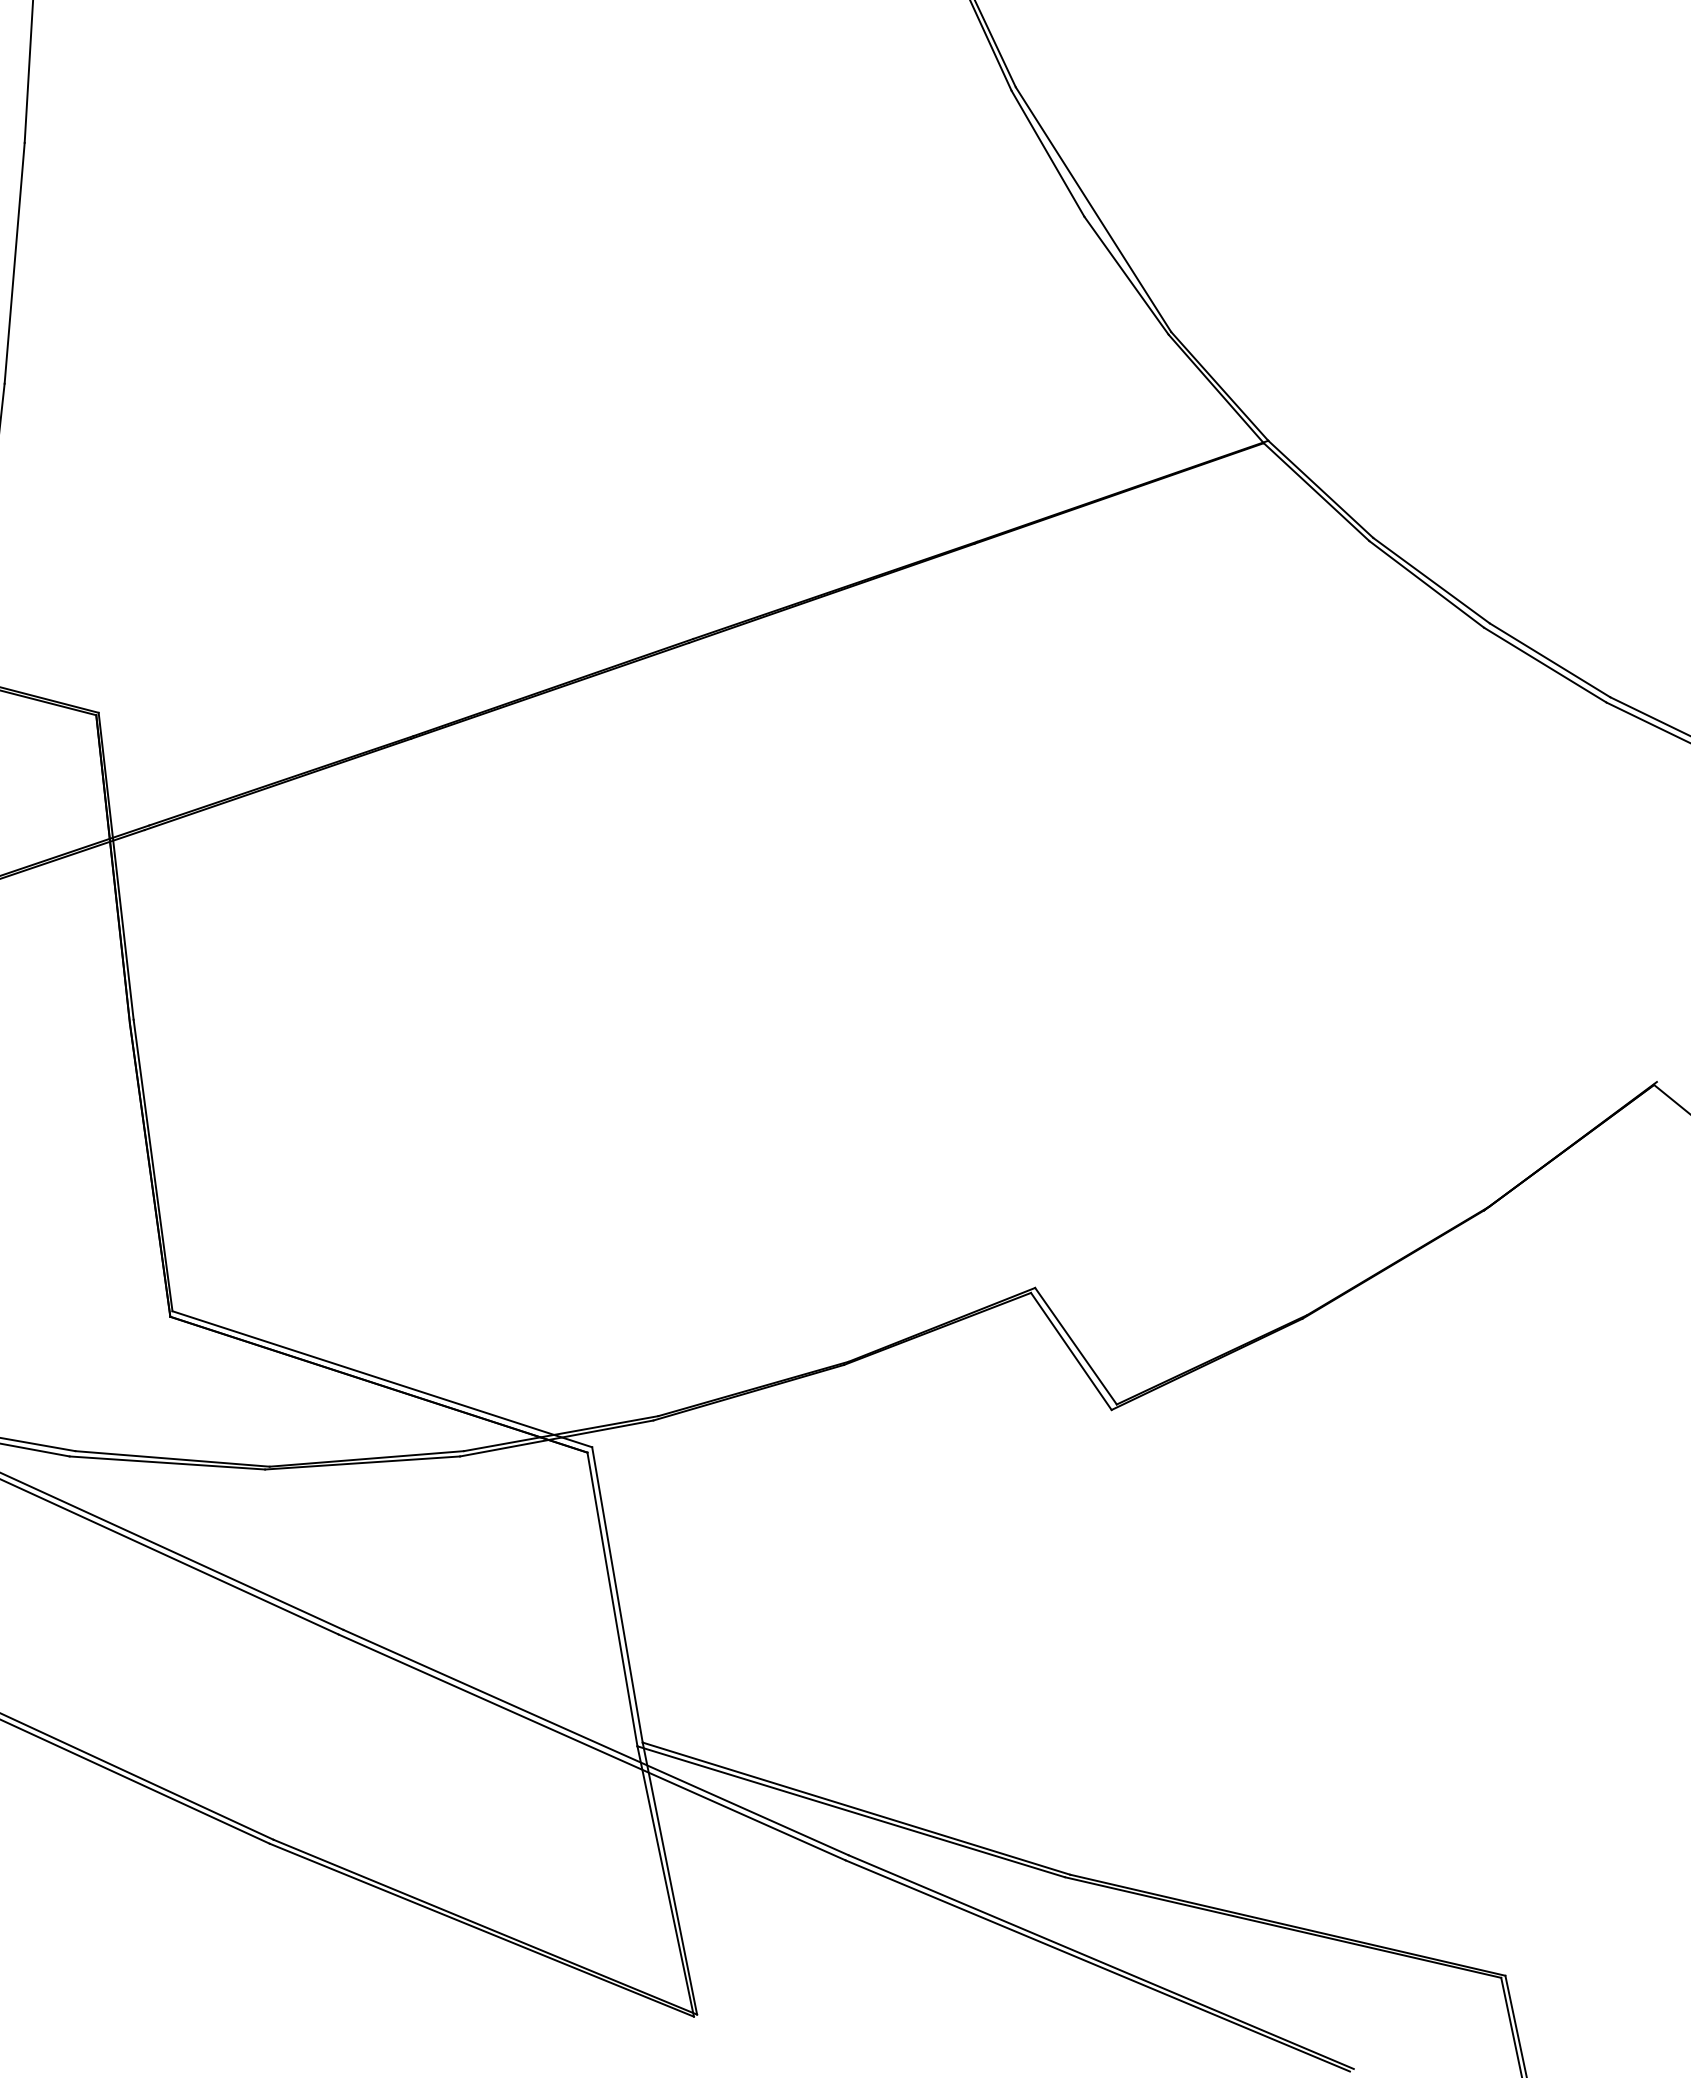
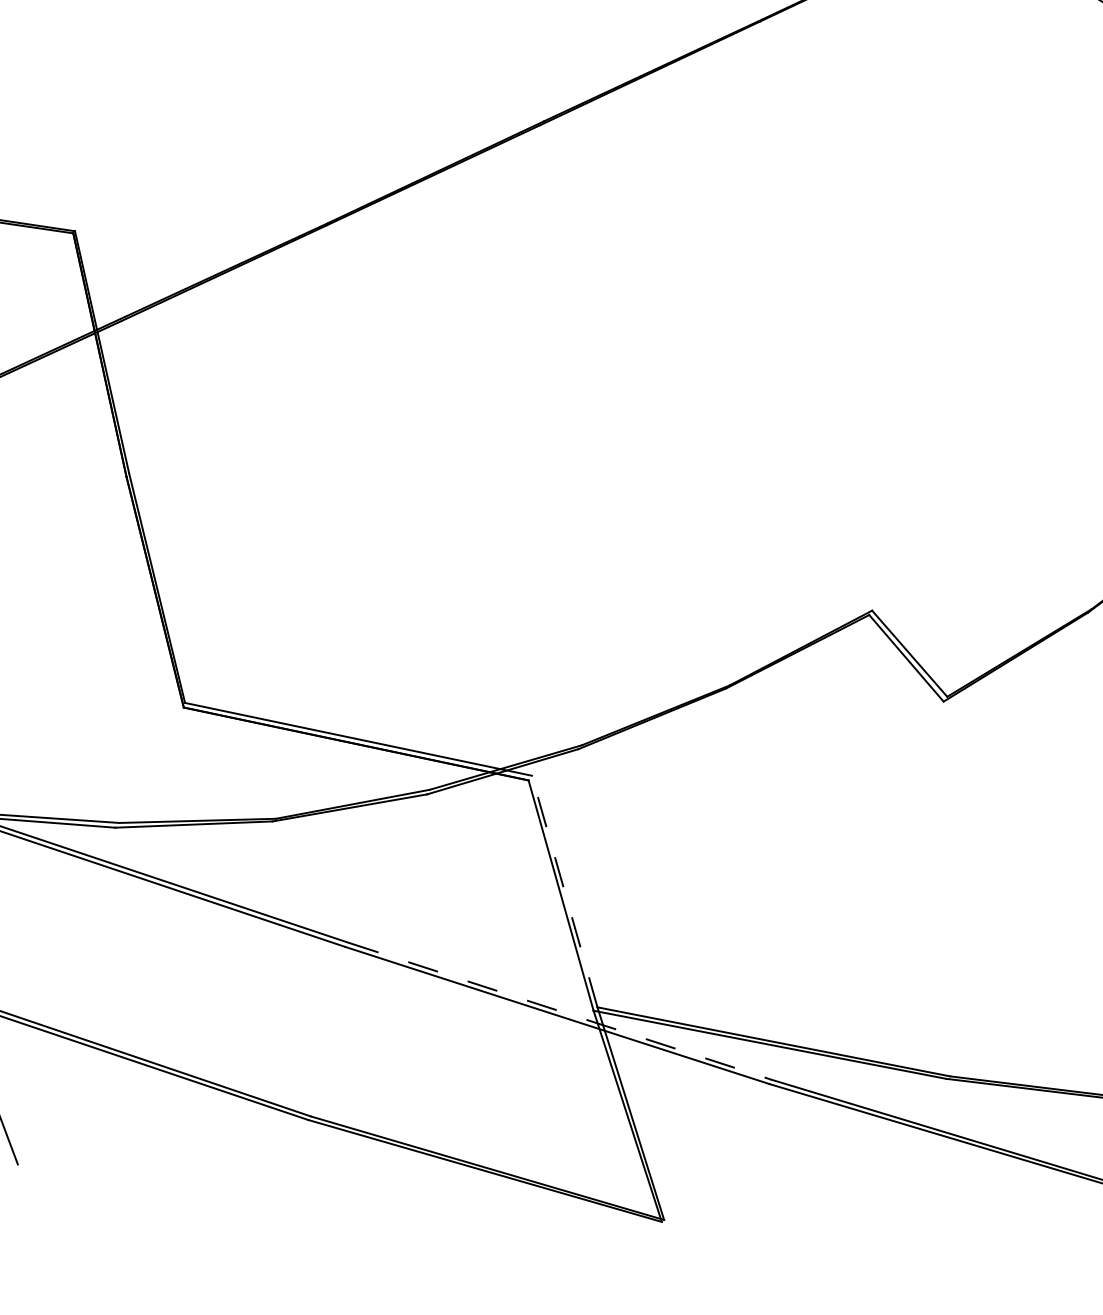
line: (617, 1594) -> (564, 891), solid -> dashed
line: (596, 1742) -> (560, 1011), solid -> dashed

